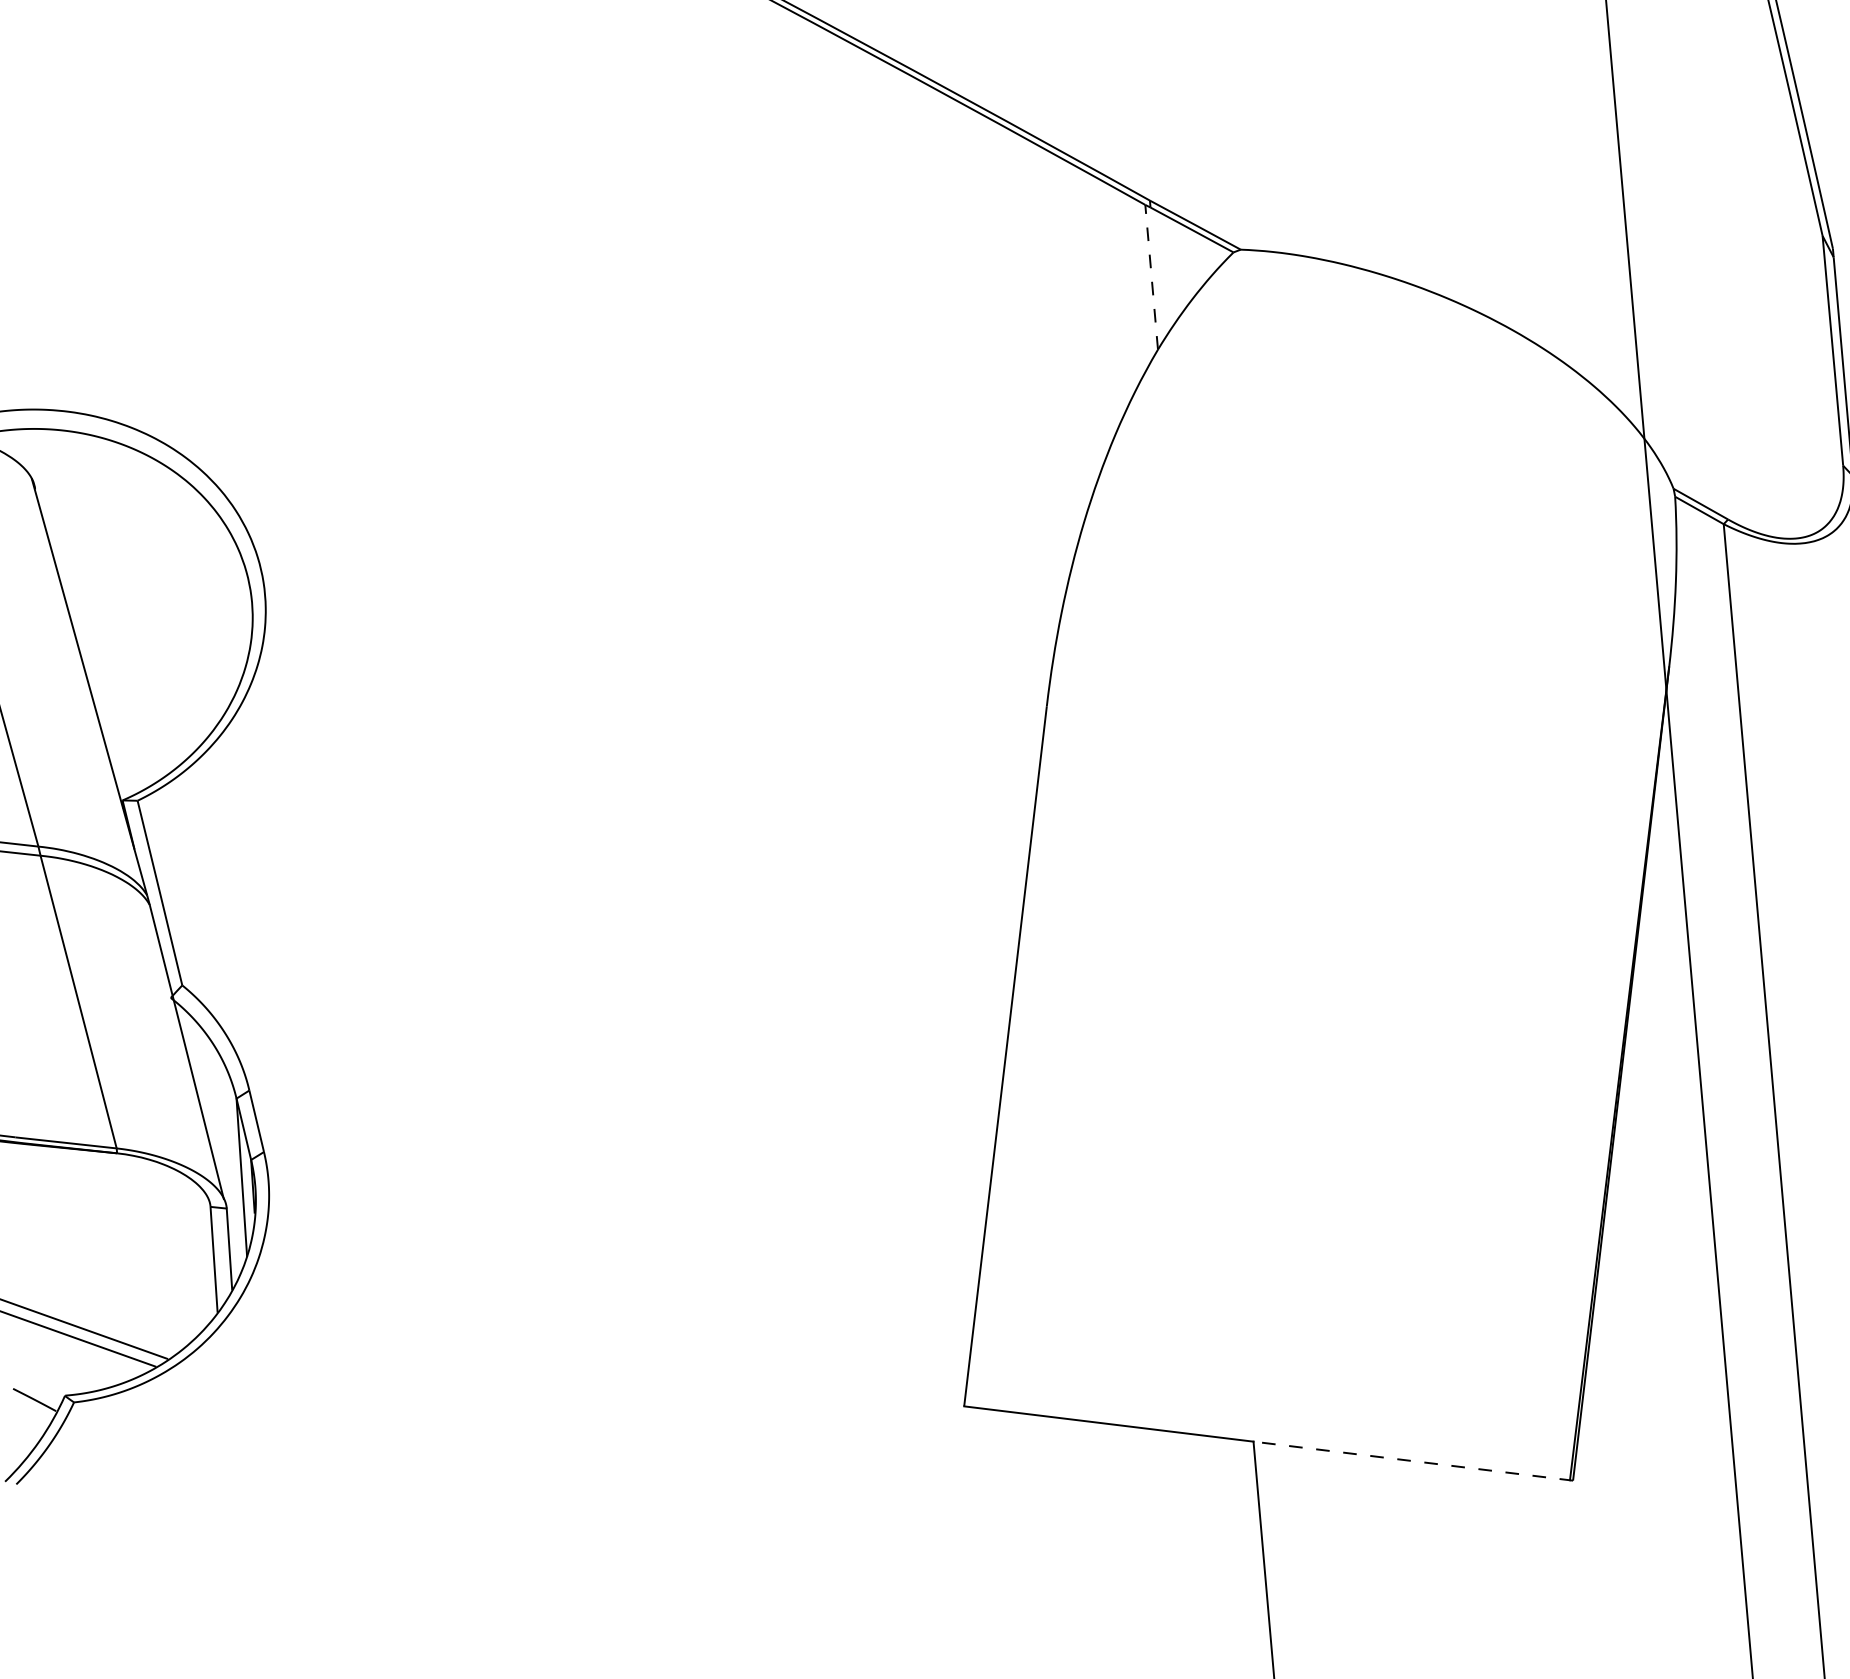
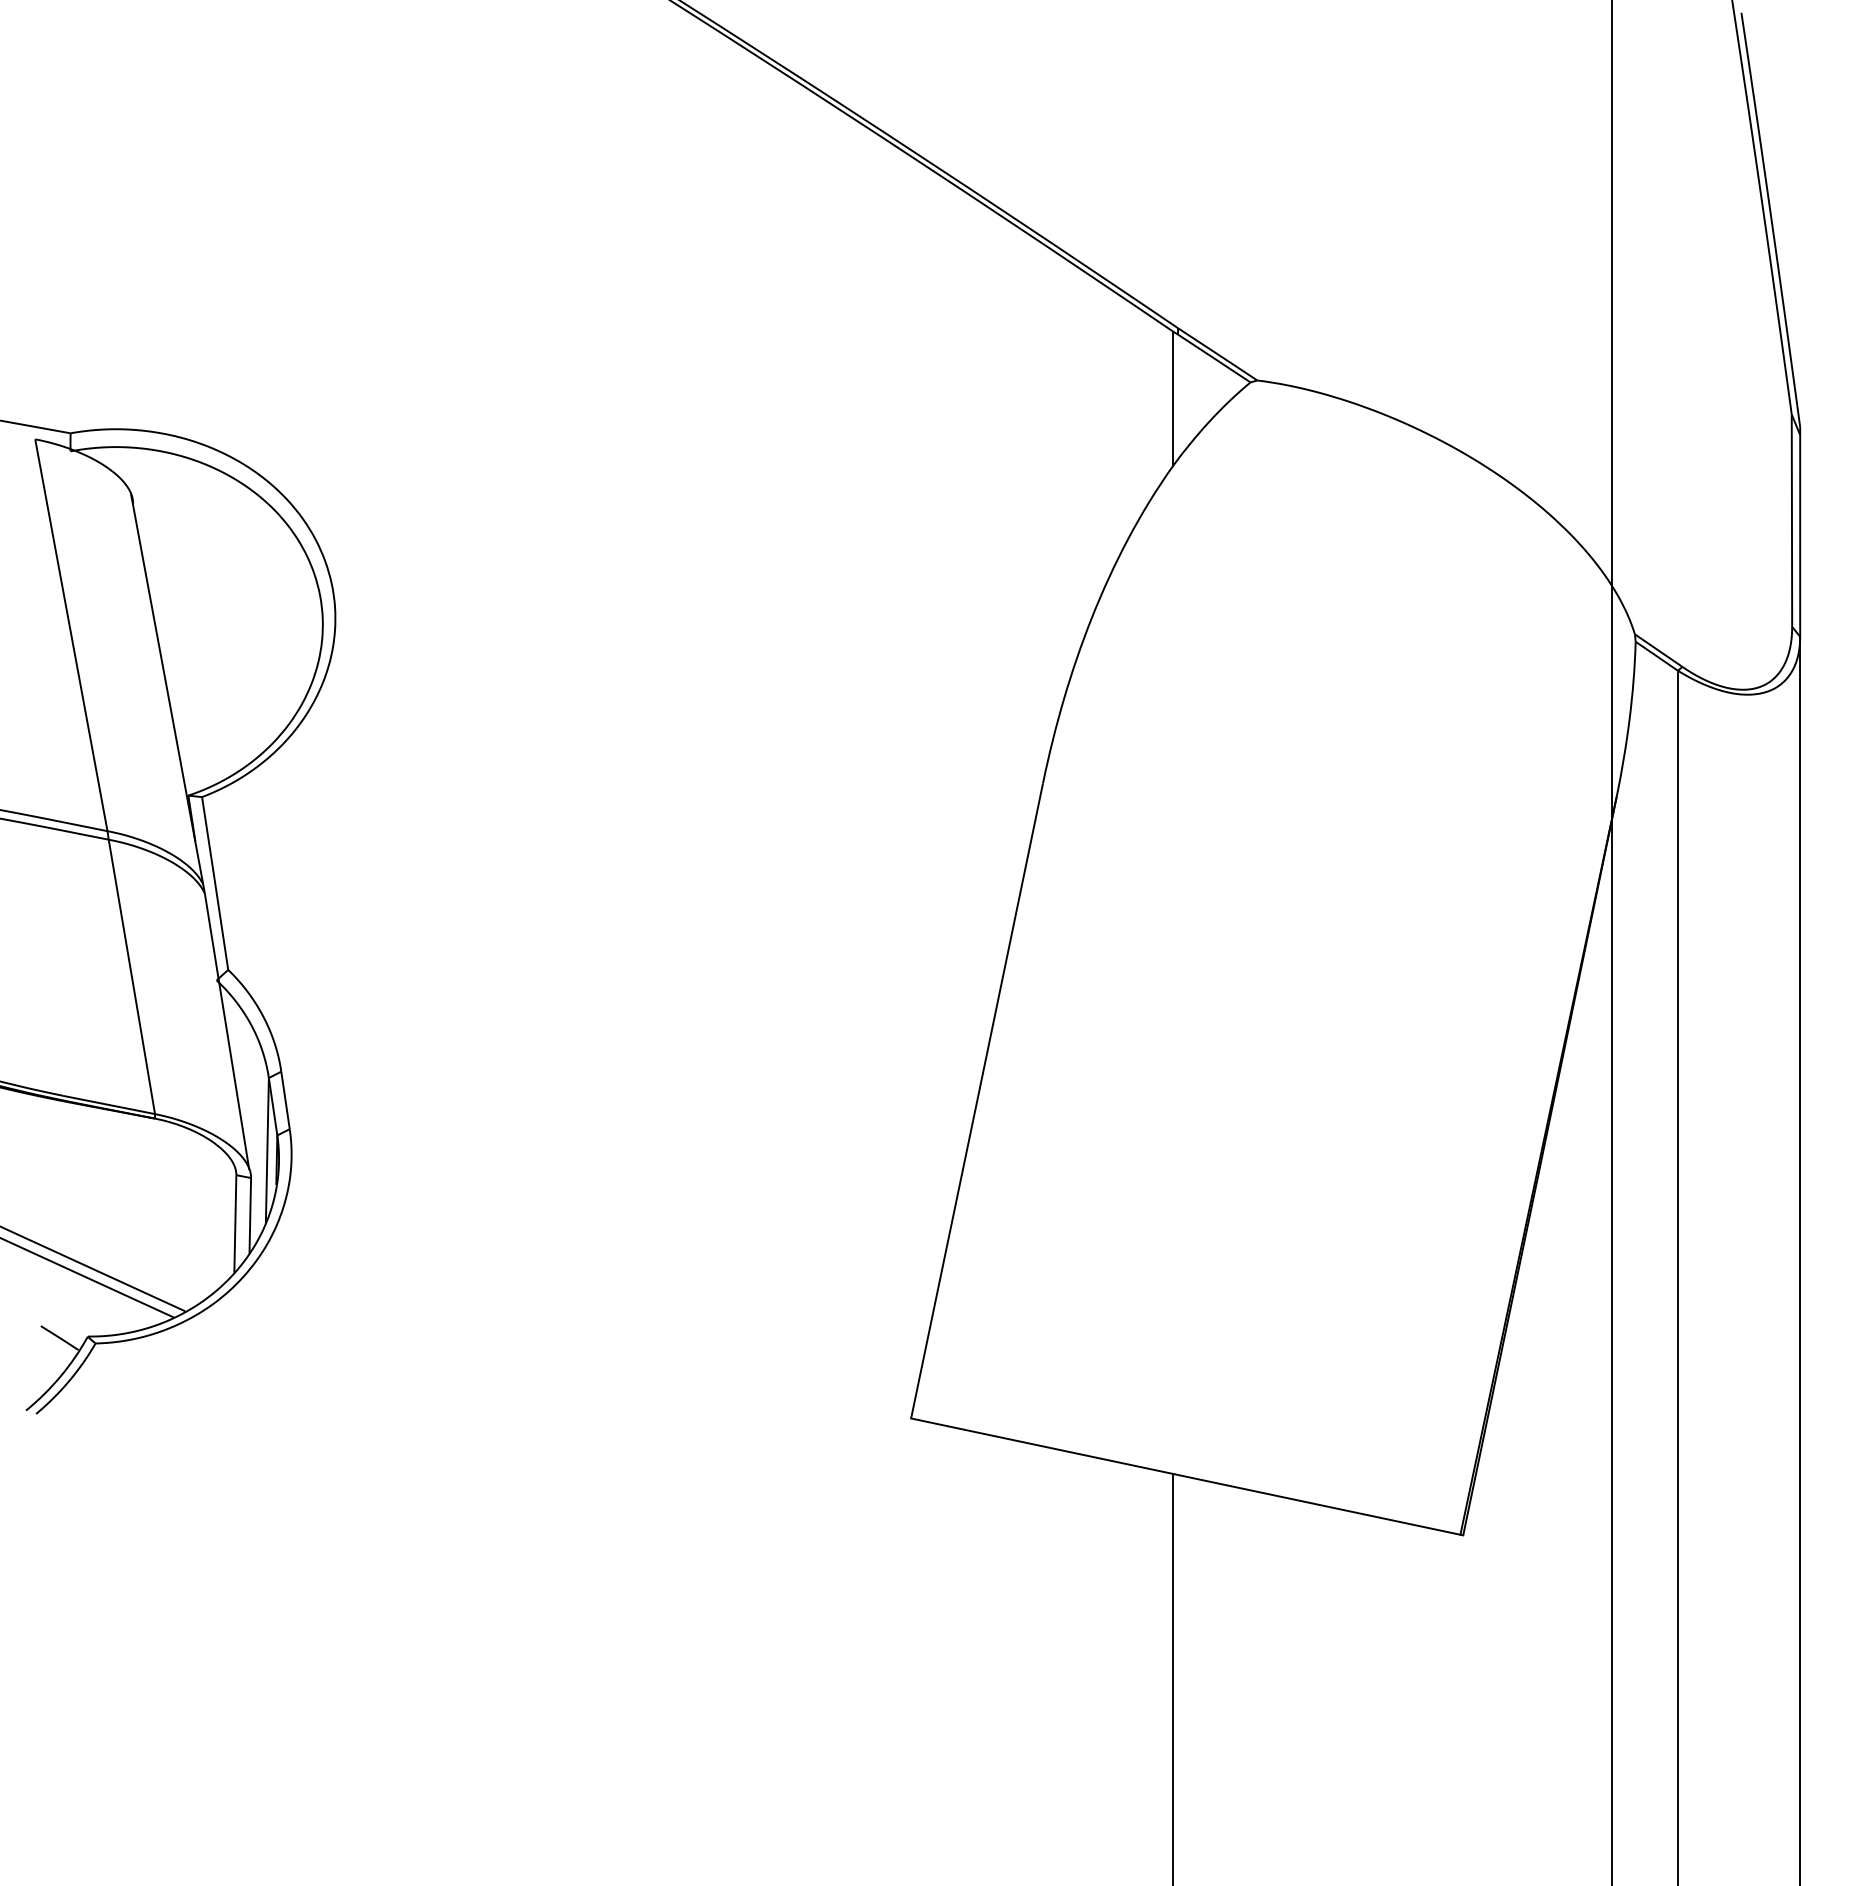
line: (1151, 277) -> (1173, 398), dashed -> solid
line: (1412, 1461) -> (1317, 1504), dashed -> solid

